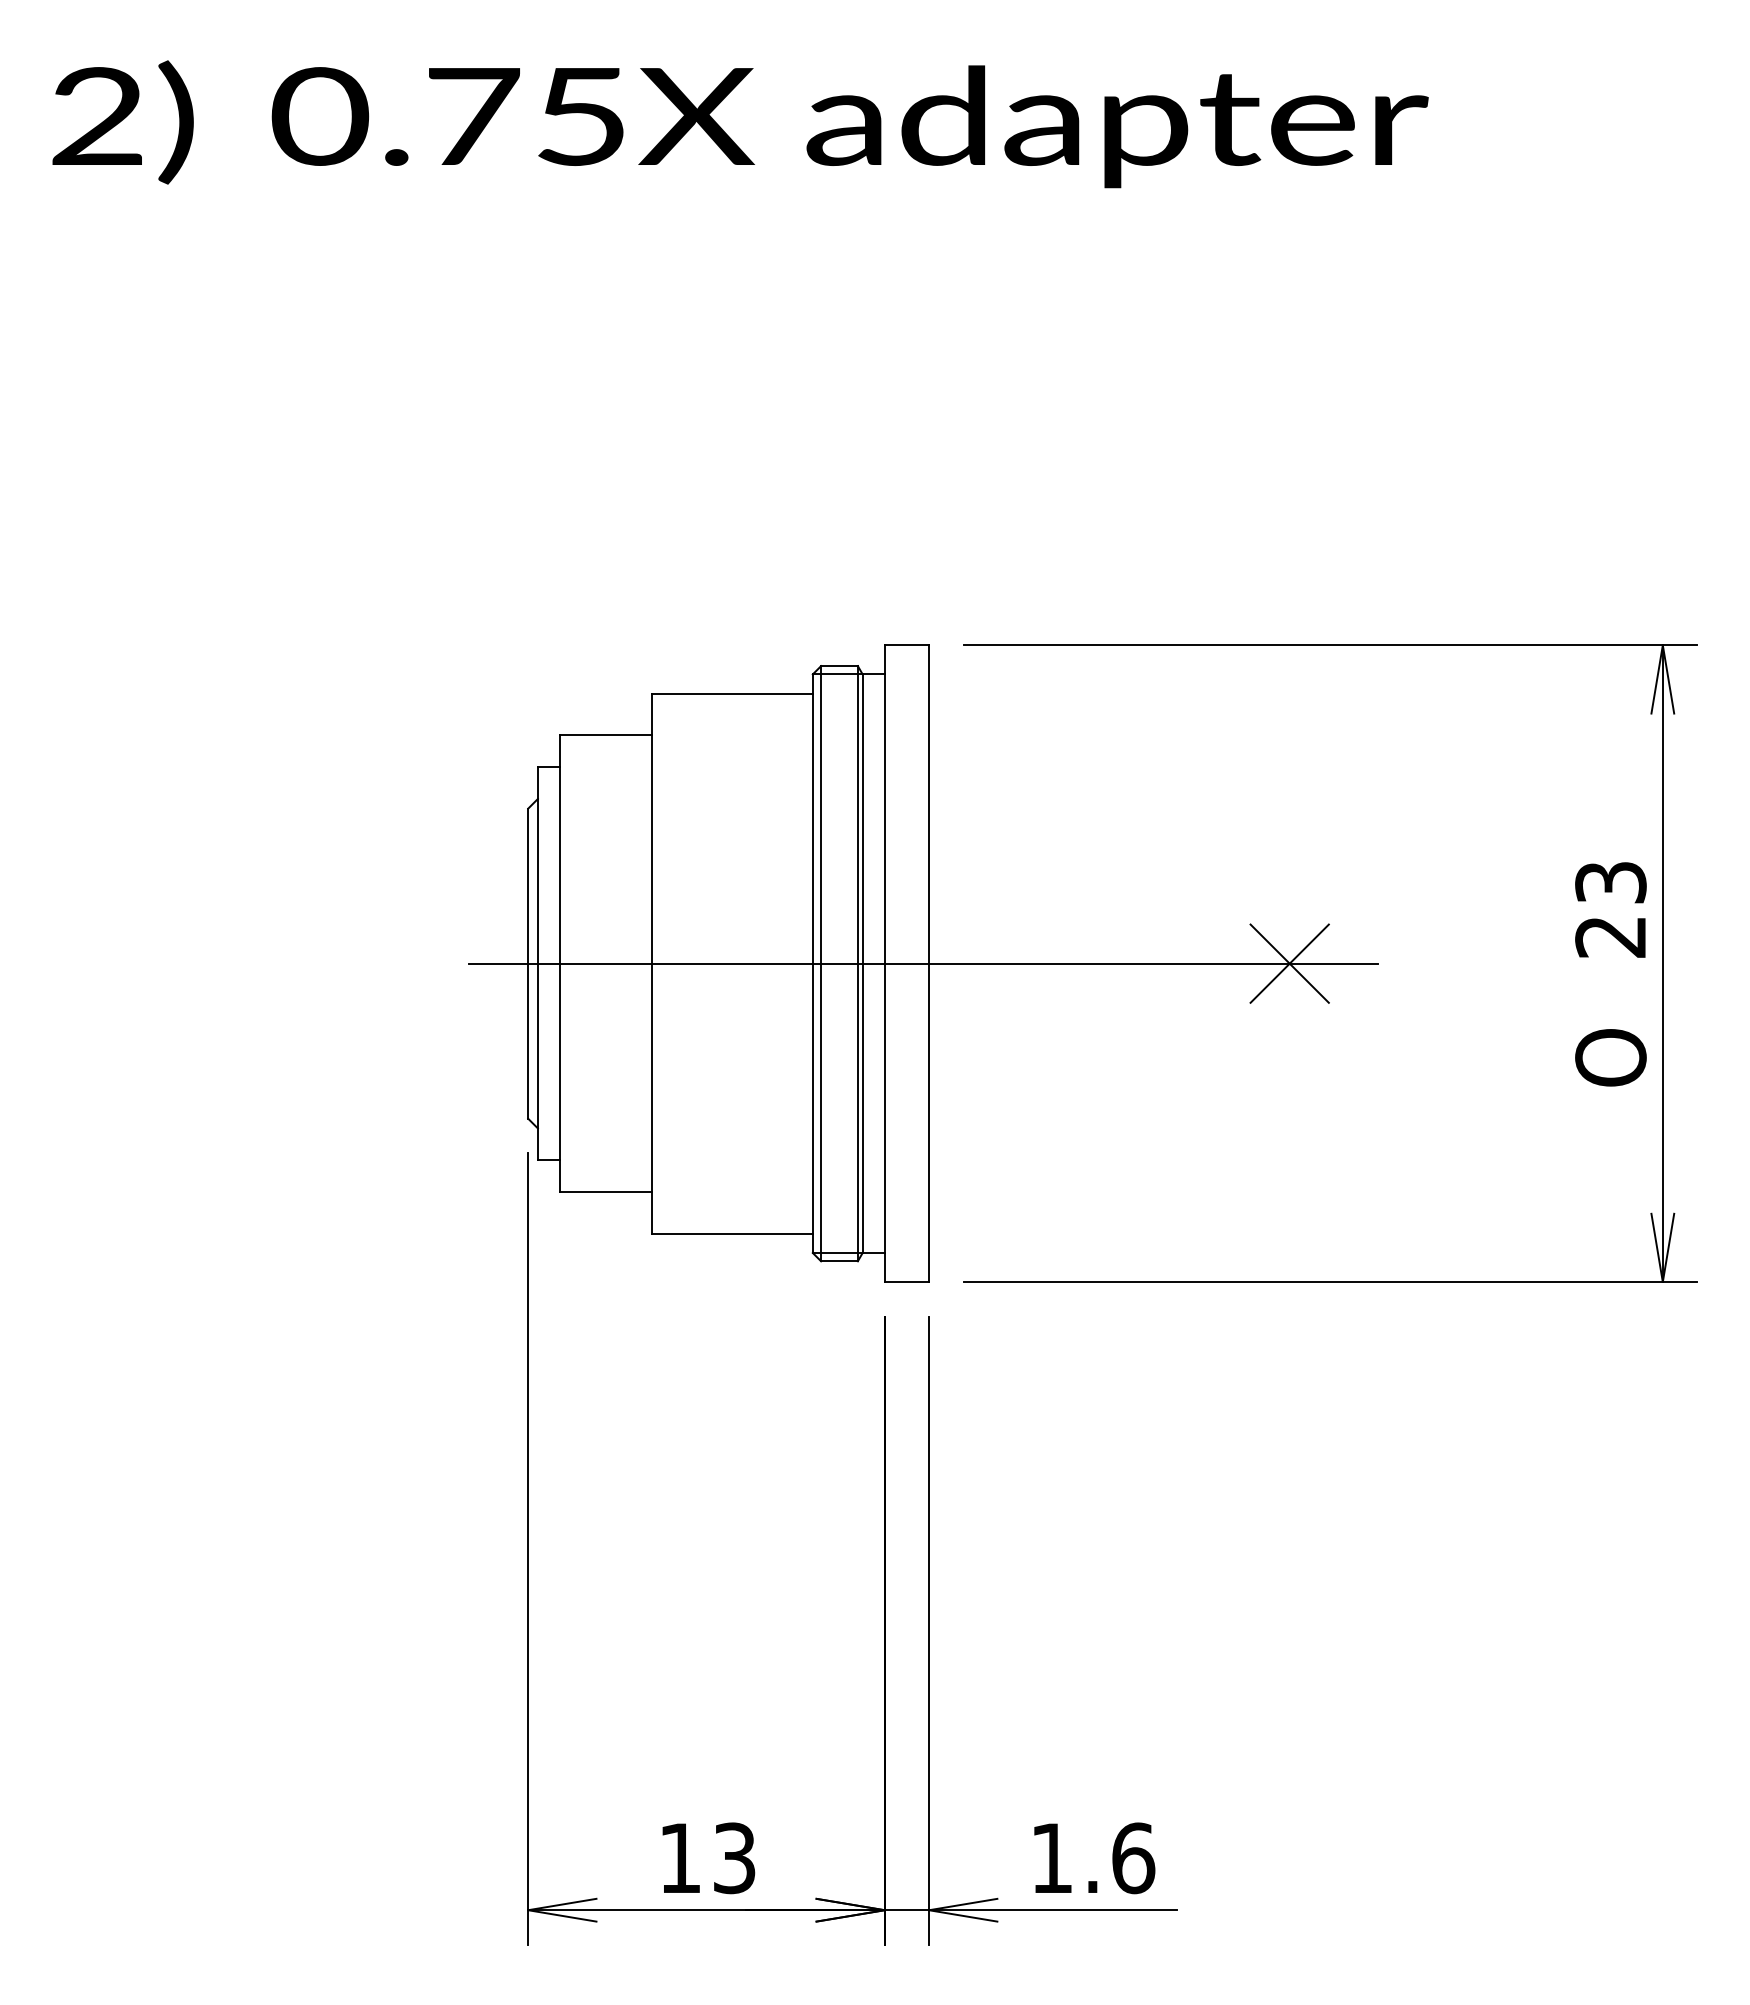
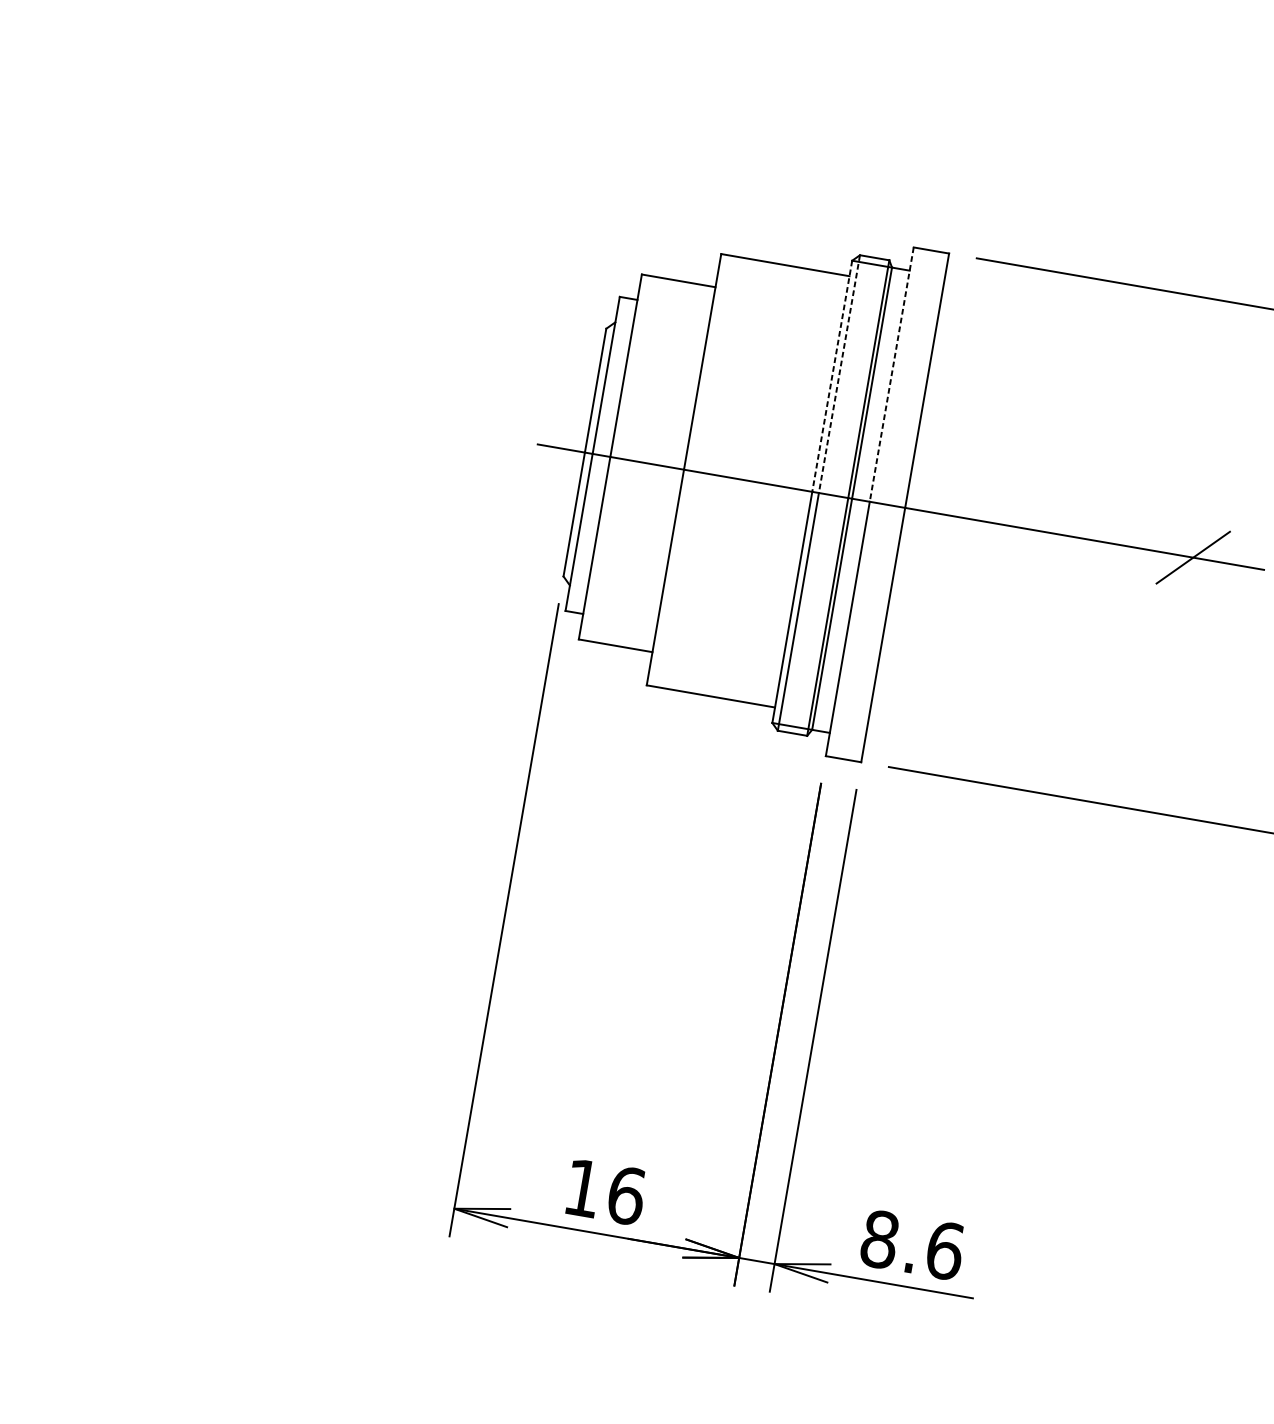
line: (884, 805) -> (891, 375), solid -> dashed
line: (821, 814) -> (839, 373), solid -> dashed
line: (812, 819) -> (831, 376), solid -> dashed
line: (1289, 963) -> (1193, 557), removed
text: (734, 1858) -> (626, 1195), 13 -> 16
text: (1051, 1858) -> (879, 1239), 1.6 -> 8.6

